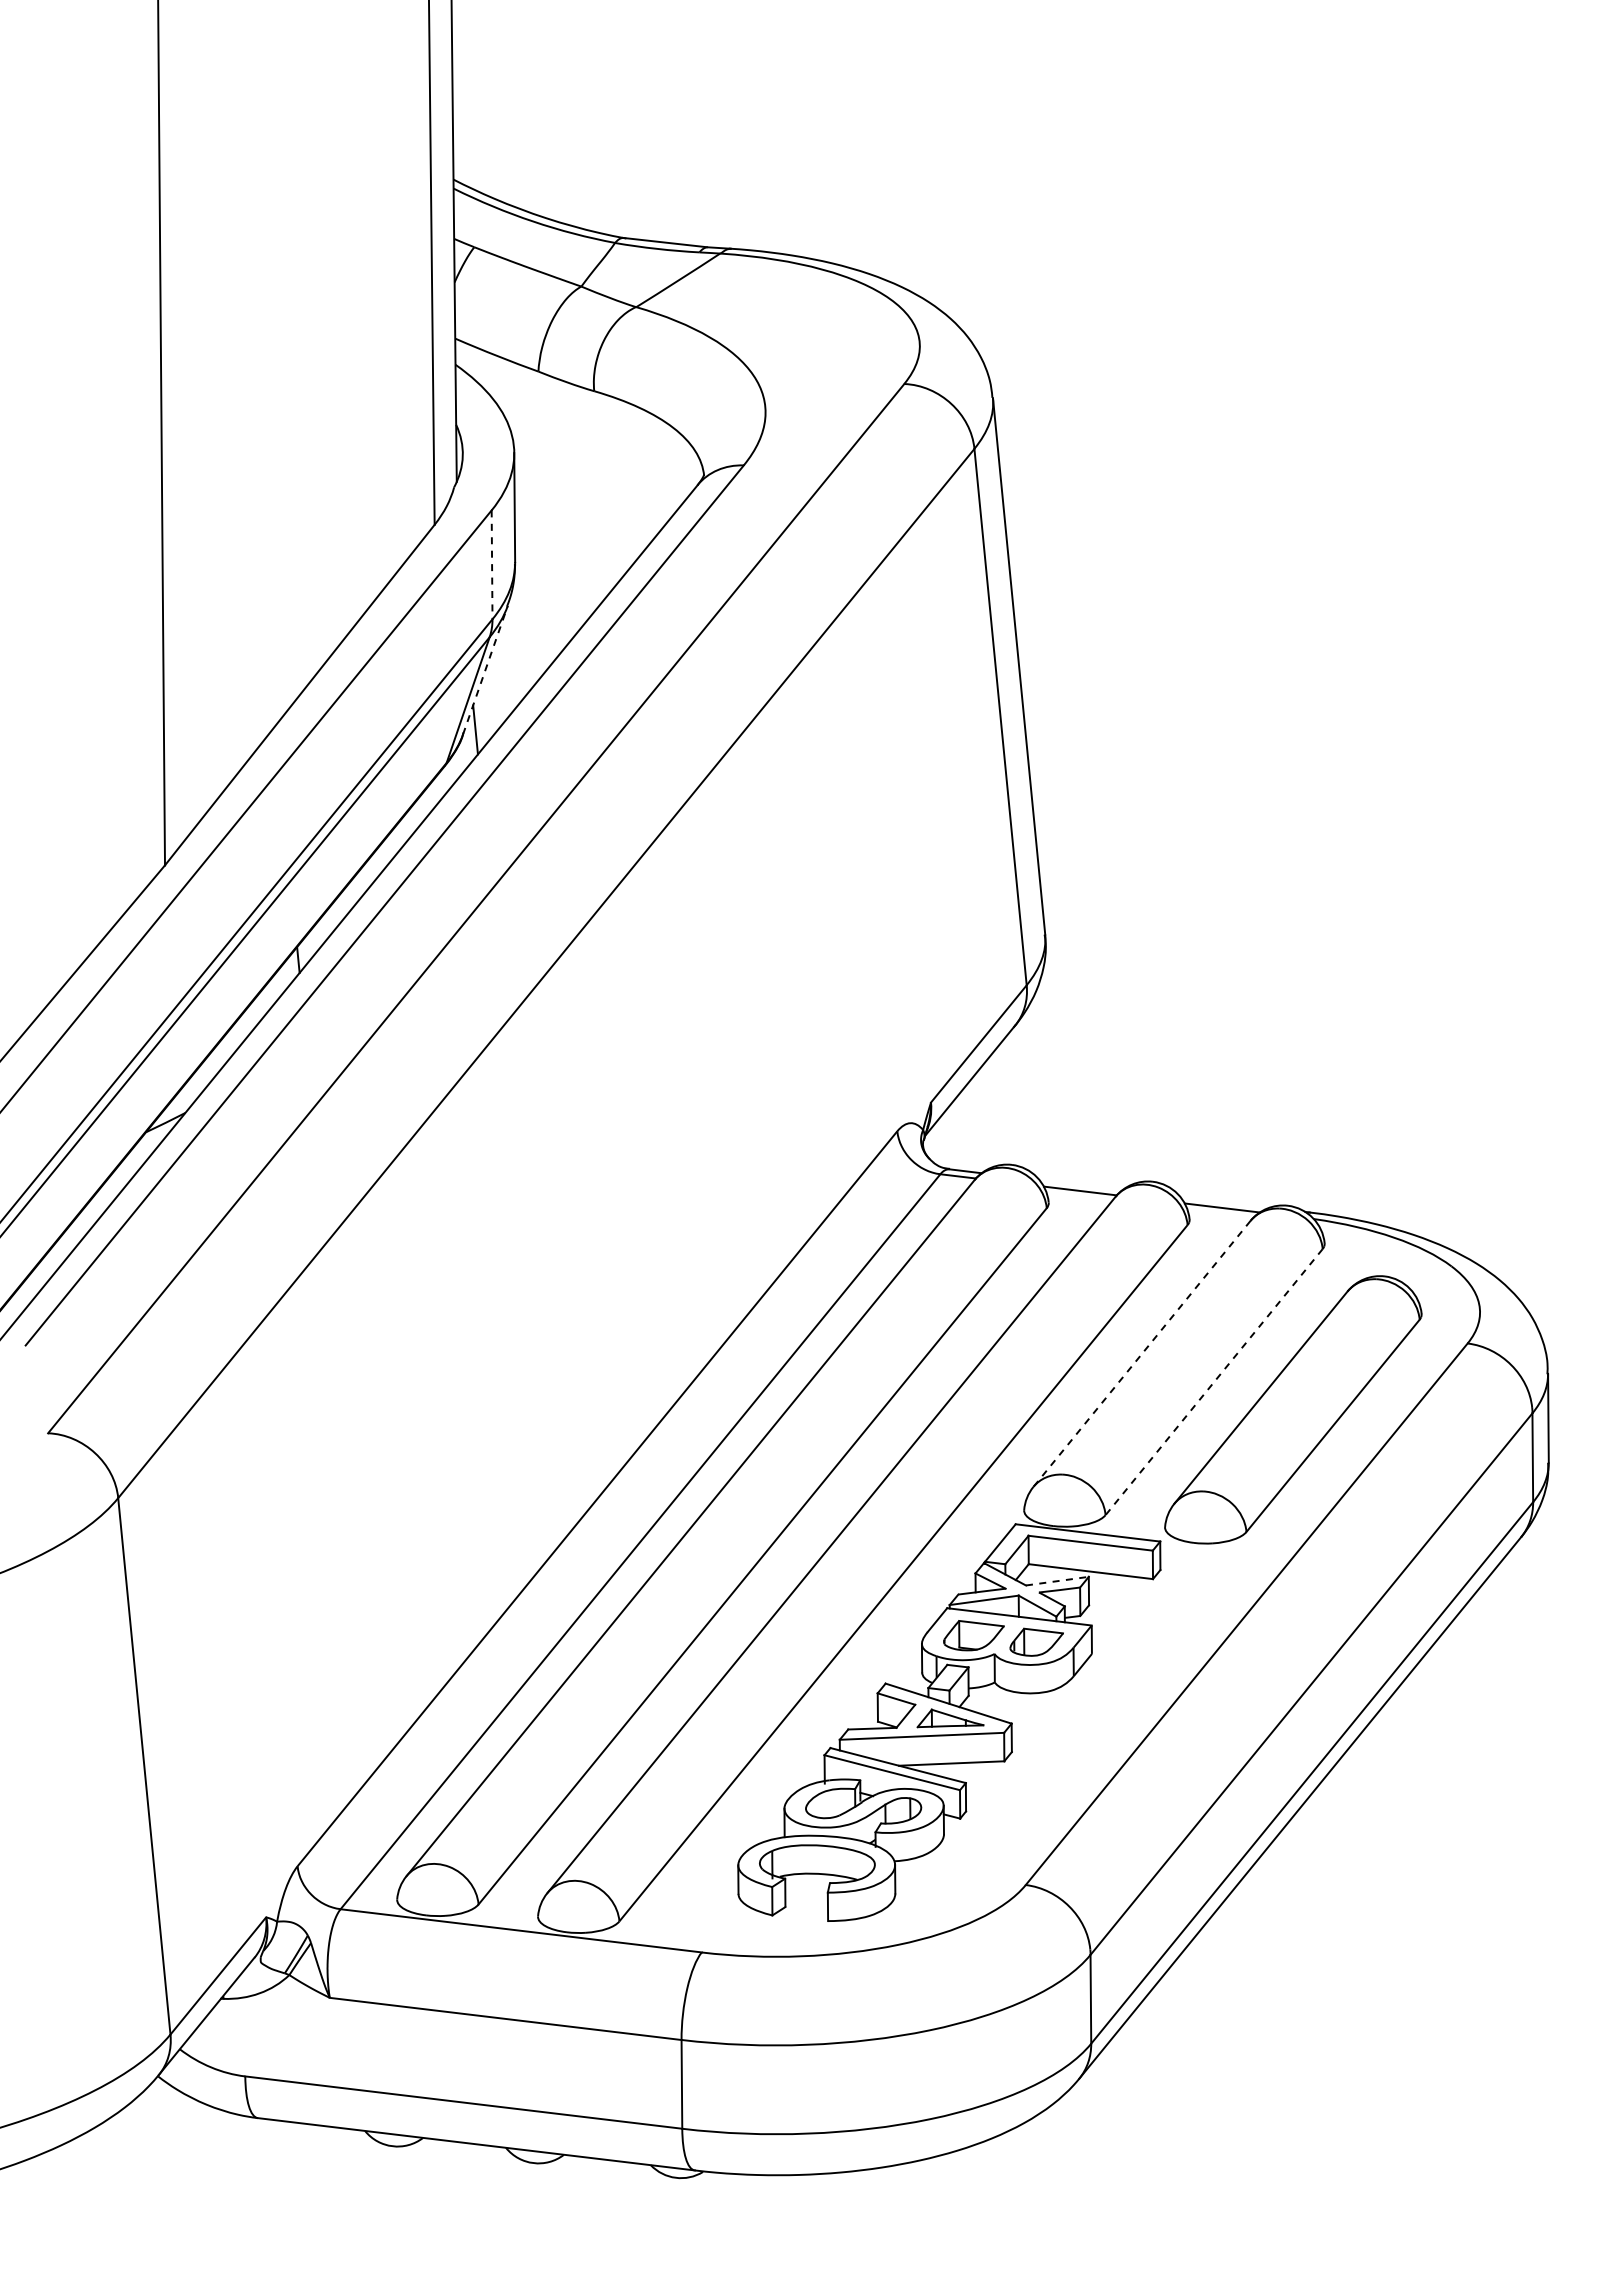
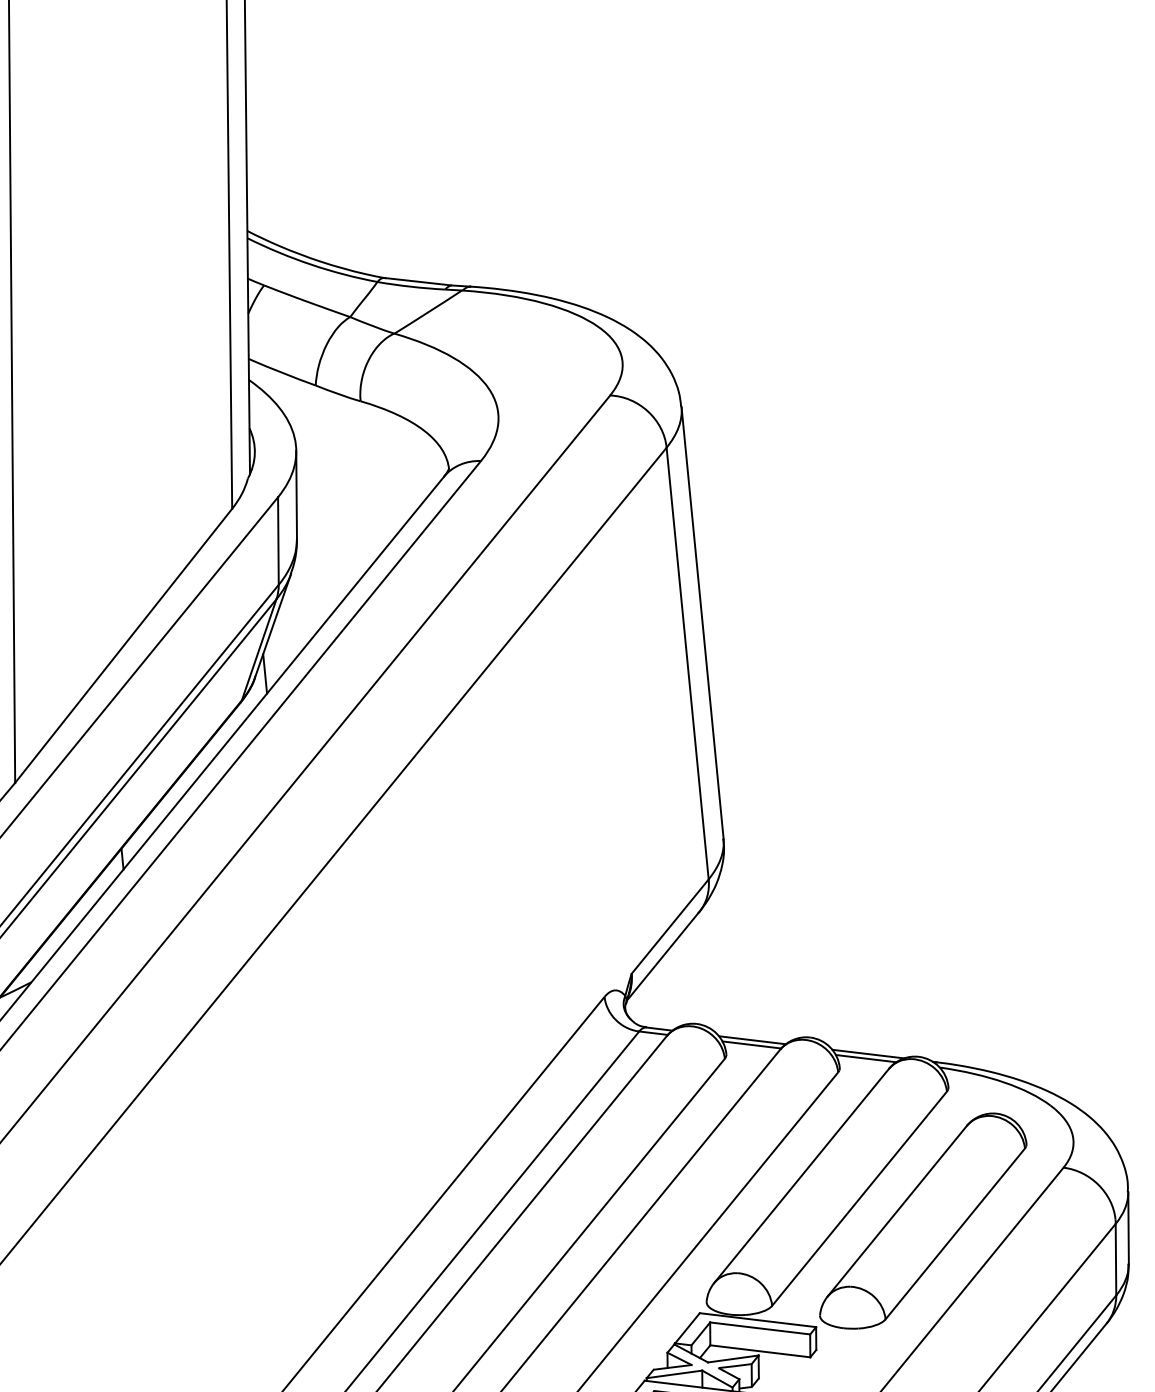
line: (492, 565) -> (278, 541), dashed -> solid
line: (485, 669) -> (273, 625), dashed -> solid
line: (1080, 1185) -> (751, 1040), added
line: (1224, 1202) -> (867, 1054), added
line: (1142, 1353) -> (801, 1175), dashed -> solid
line: (1214, 1382) -> (859, 1199), dashed -> solid
line: (1057, 1581) -> (733, 1359), dashed -> solid

